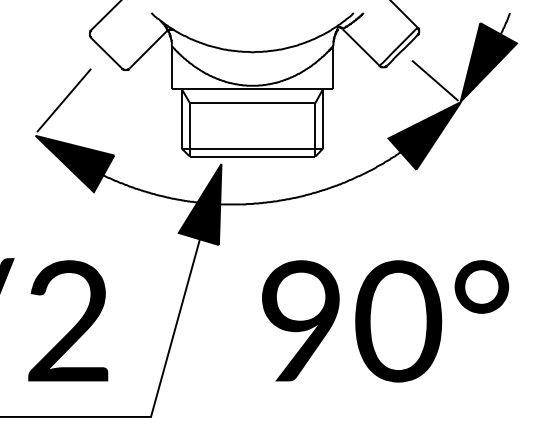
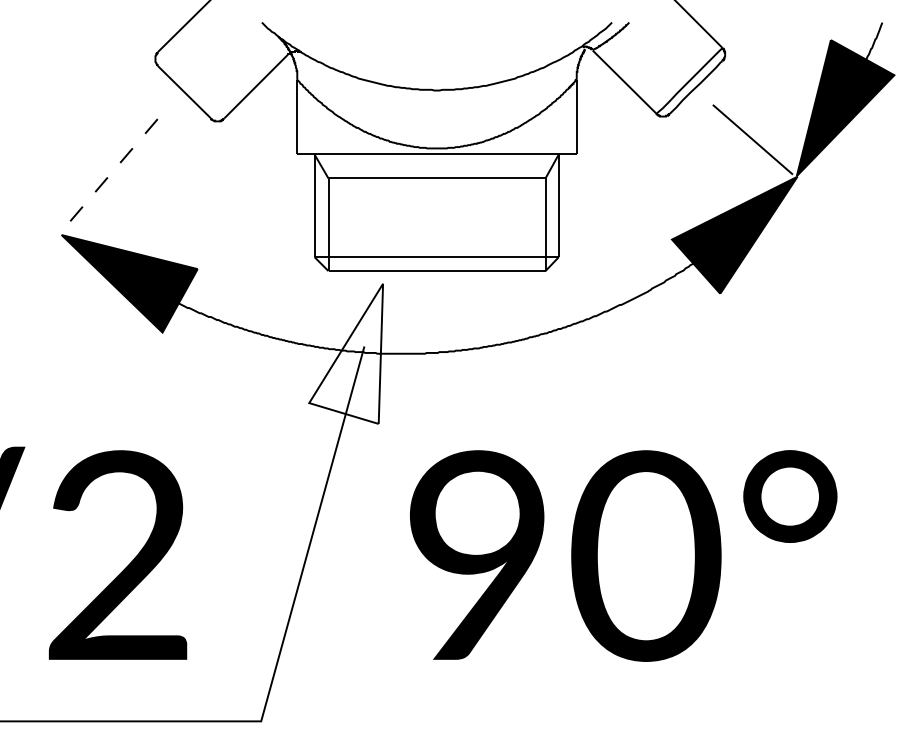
line: (64, 100) -> (111, 173), solid -> dashed
fill: (199, 204) -> (345, 353), removed
text: (385, 321) -> (623, 556), moved

